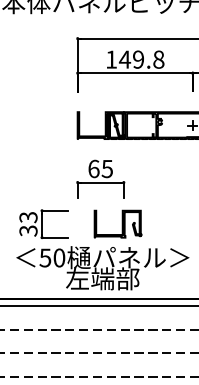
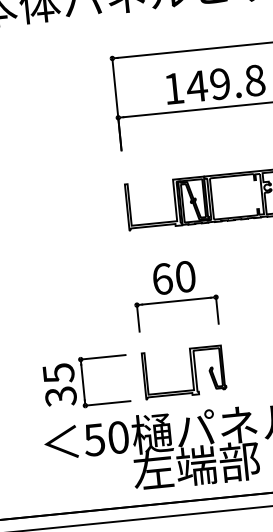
text: (106, 168) -> (183, 276), 65 -> 60
text: (28, 217) -> (58, 373), 33 -> 35
part: (117, 223) -> (183, 371), moved

